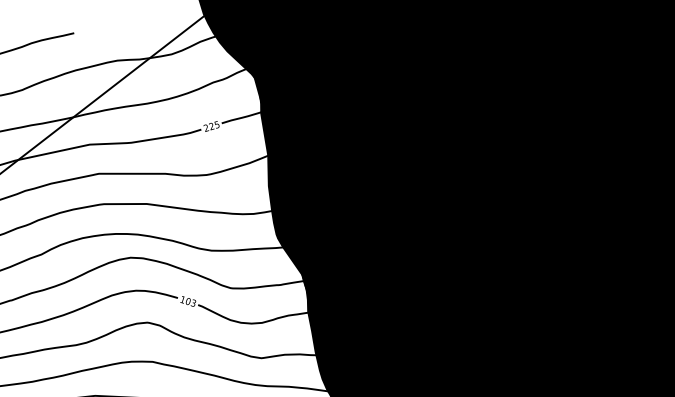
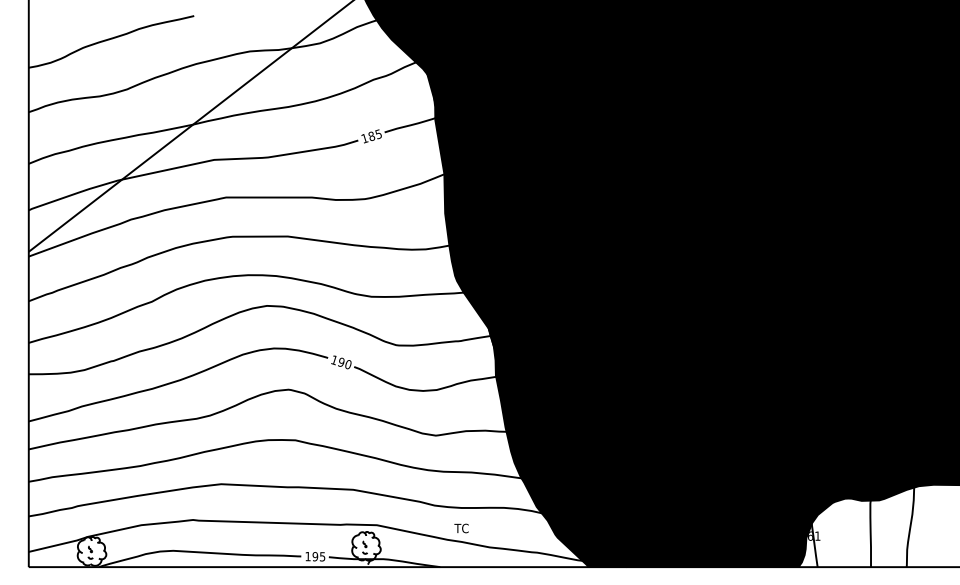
text: (209, 127) -> (368, 137), 225 -> 185
text: (190, 301) -> (344, 362), 103 -> 190

